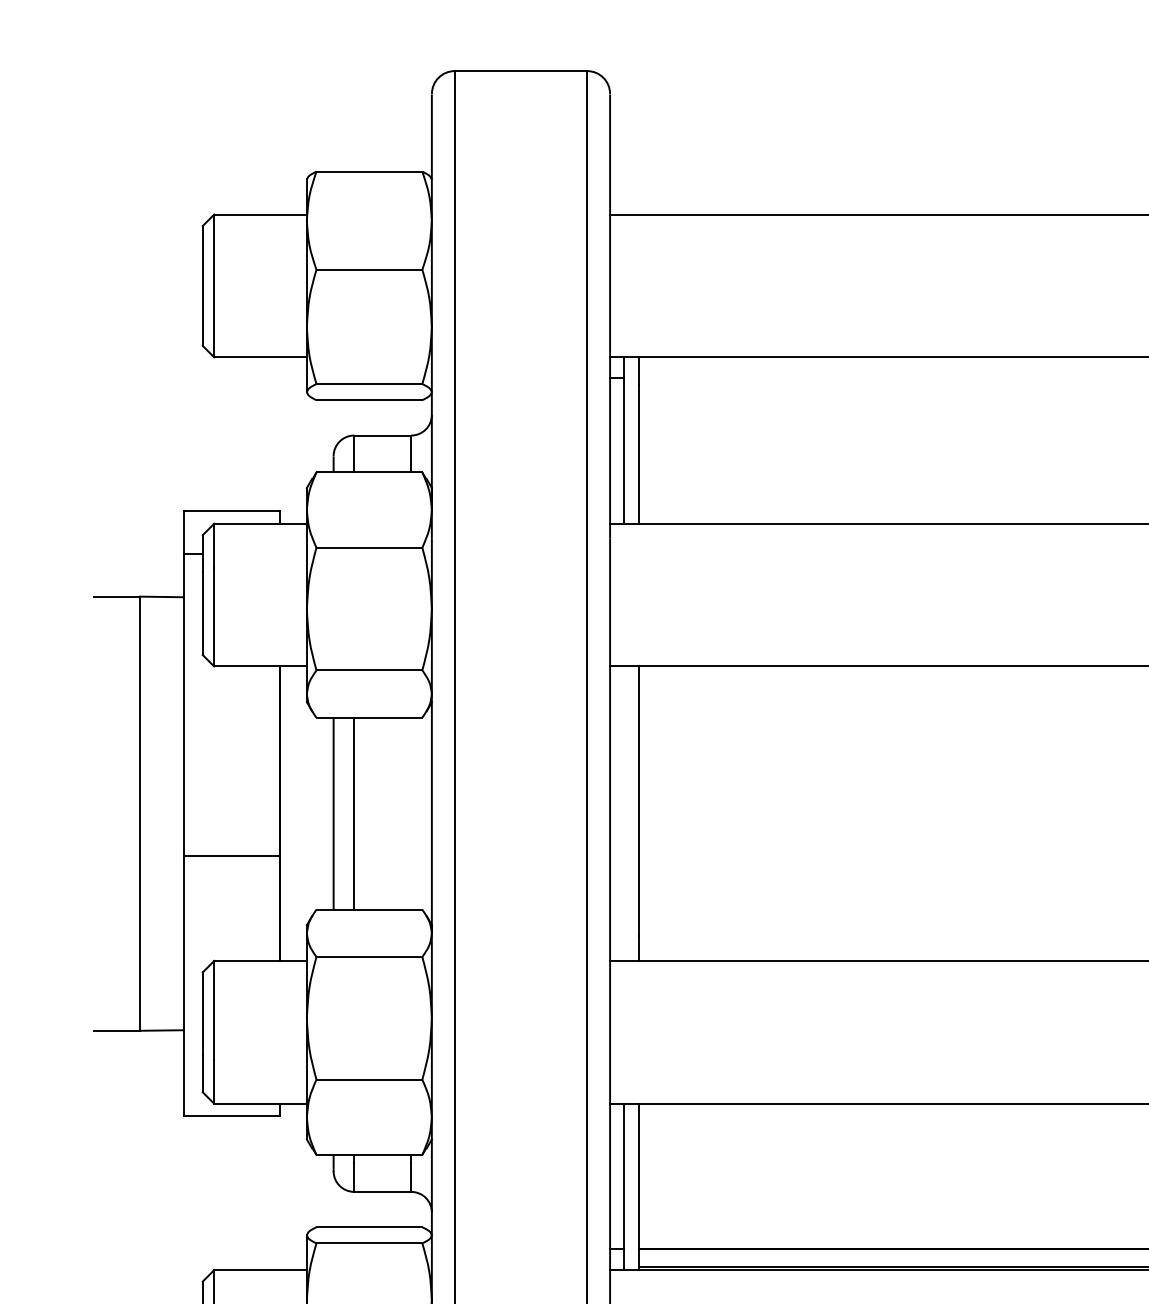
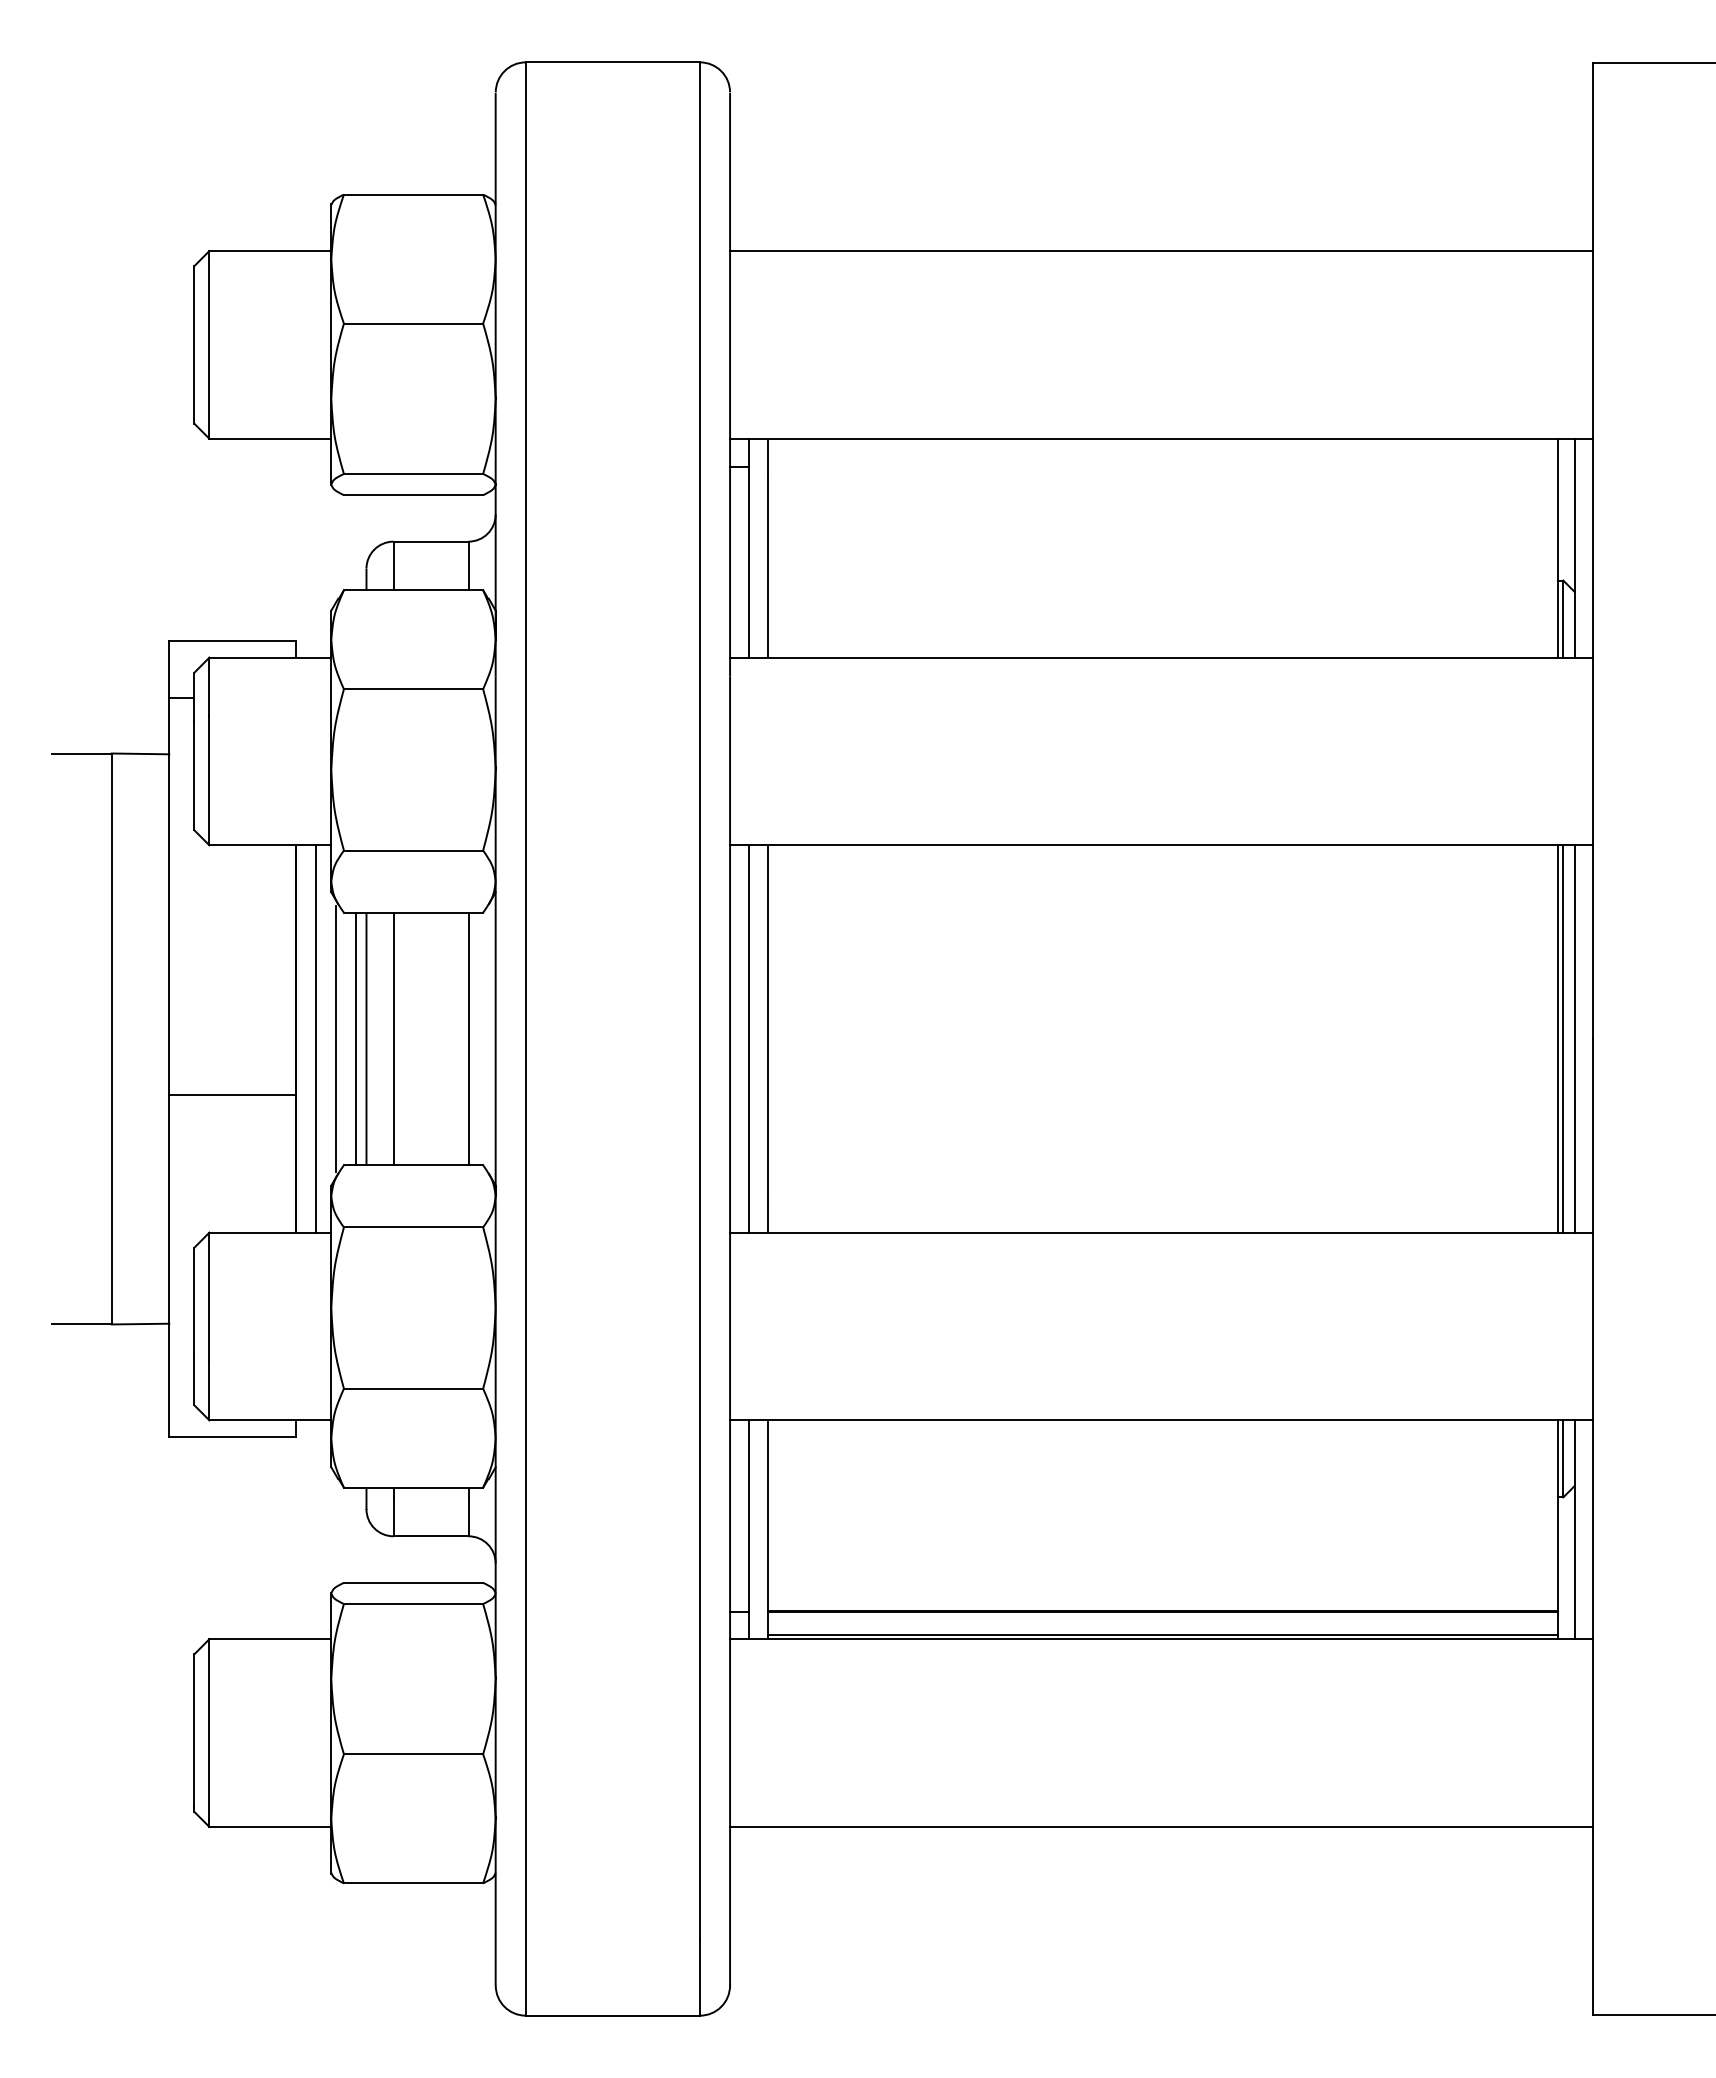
line: (294, 813) -> (315, 1038), added
line: (310, 813) -> (336, 1038), added
line: (326, 813) -> (356, 1038), added
line: (411, 813) -> (468, 1038), added
line: (624, 813) -> (748, 1038), added

